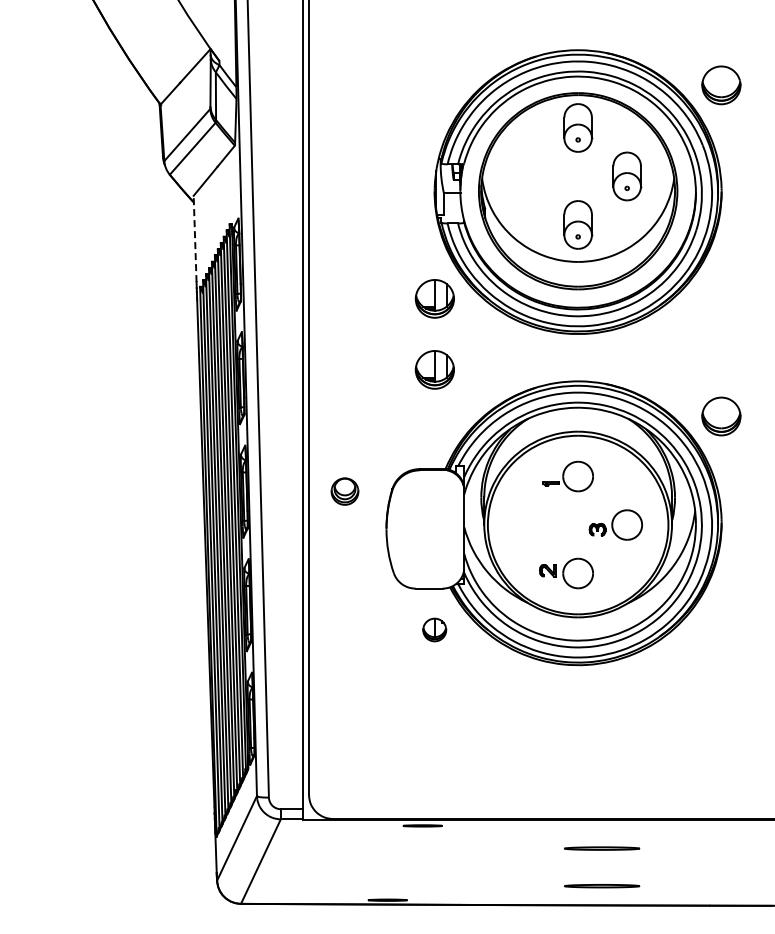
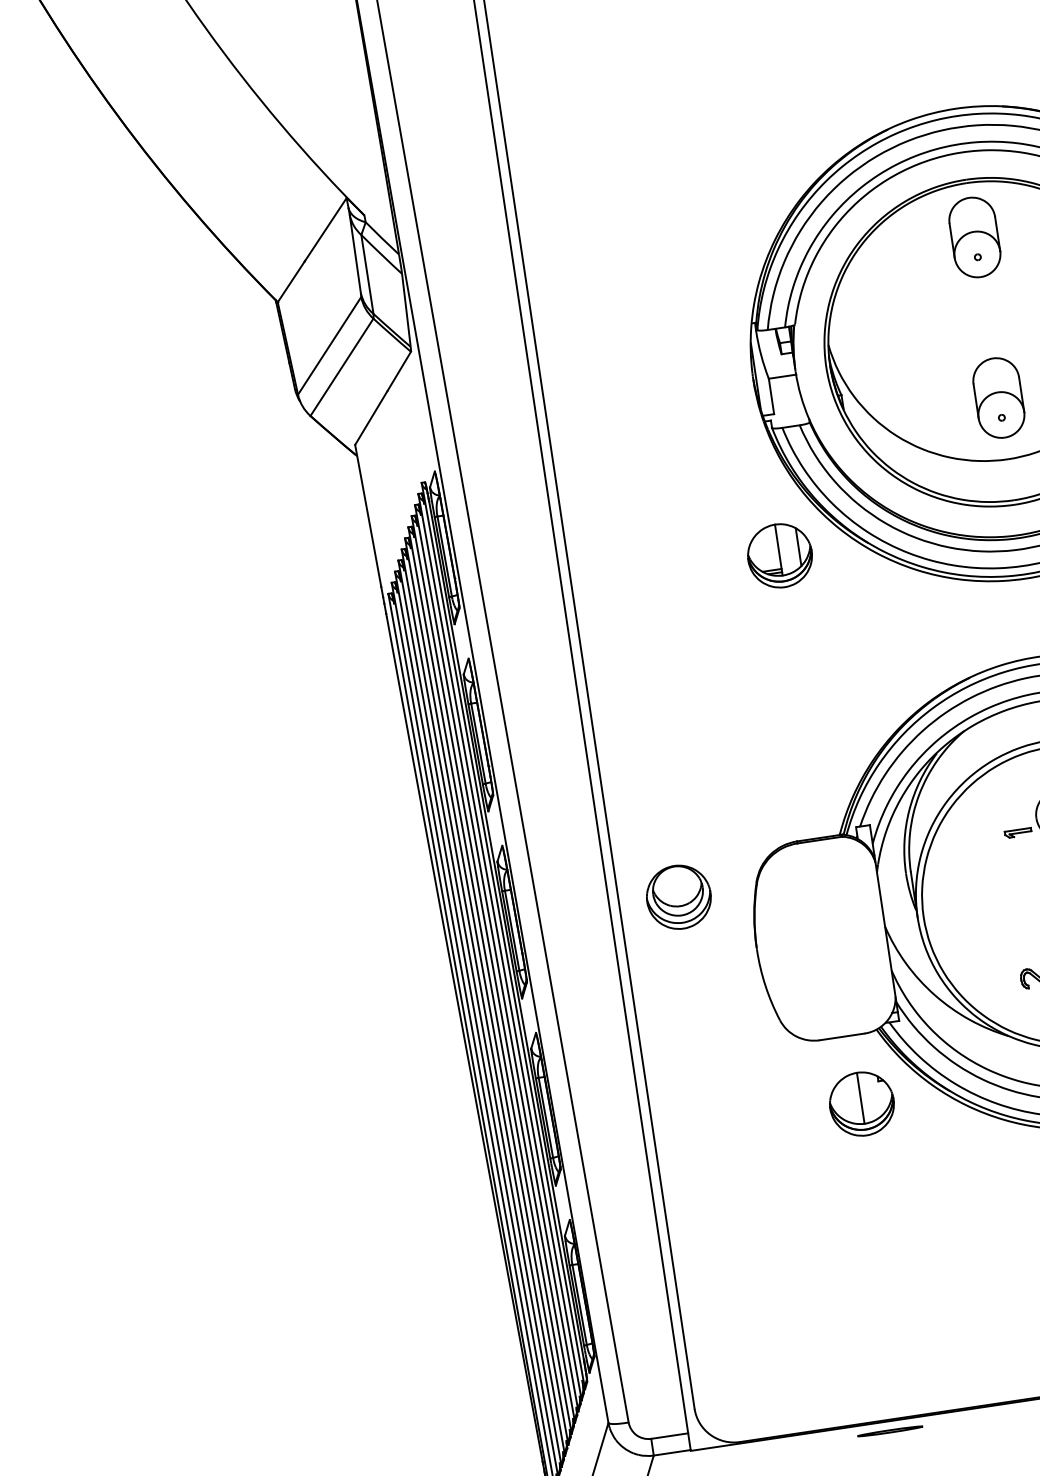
line: (195, 238) -> (368, 515), dashed -> solid
part: (434, 369) -> (796, 672), removed
part: (344, 491) -> (678, 897), size x1.43
part: (434, 629) -> (861, 1103), size x1.67

